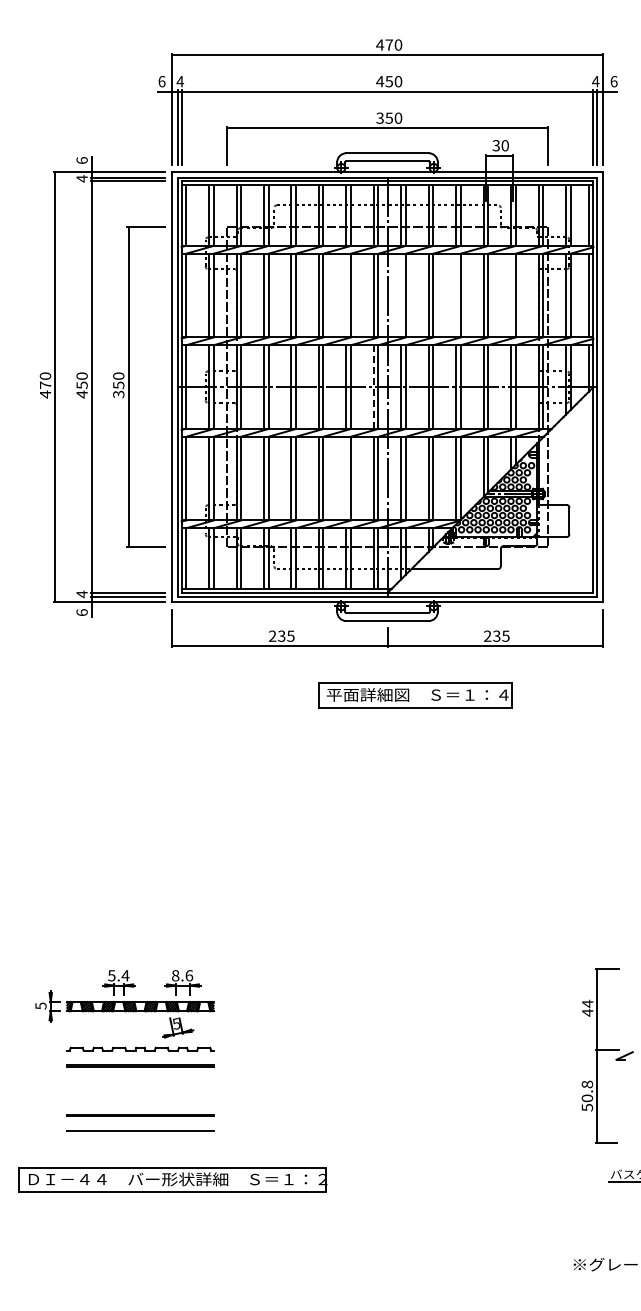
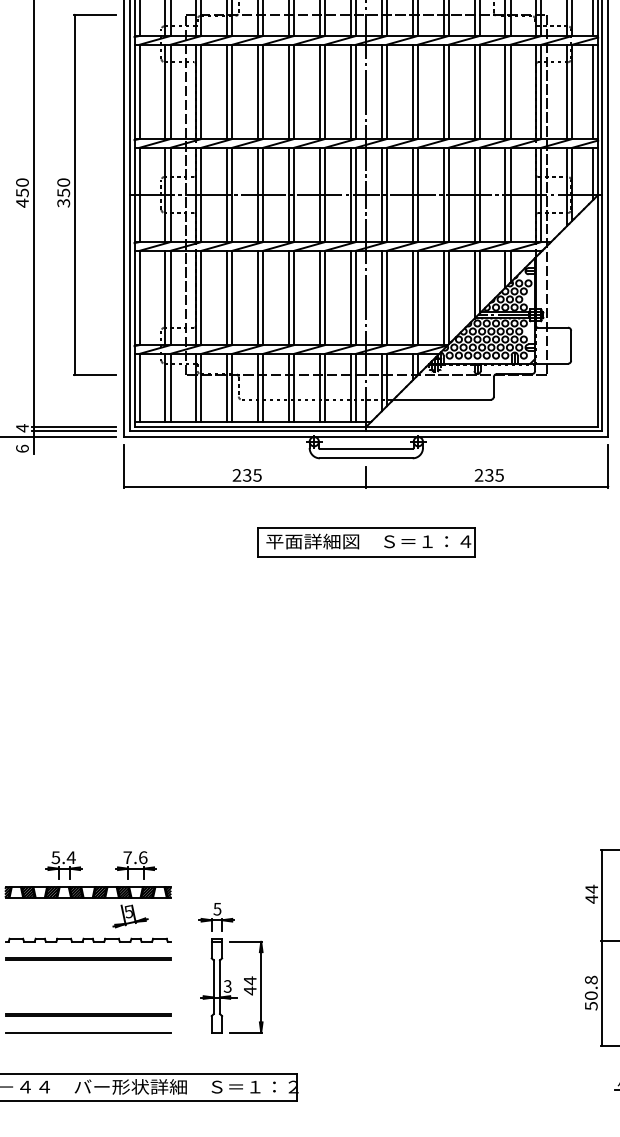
line: (346, 295) -> (320, 91), added
line: (401, 295) -> (382, 91), added
line: (456, 295) -> (443, 91), added
line: (511, 295) -> (505, 91), added
line: (373, 387) -> (350, 195), dashed -> solid
line: (346, 478) -> (320, 297), added
part: (415, 695) -> (366, 542), moved
text: (175, 975) -> (127, 857), 8.6 -> 7.6
part: (258, 1073) -> (221, 967), added

